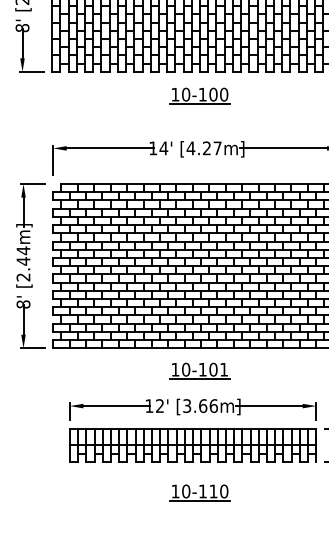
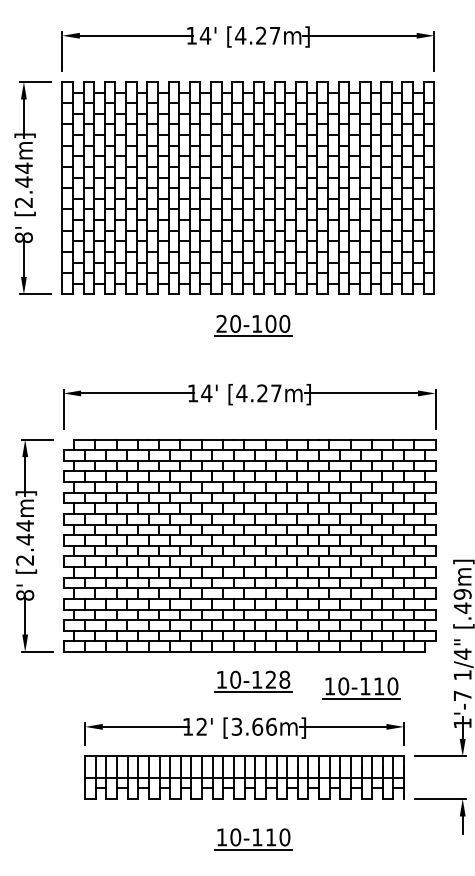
text: (175, 94) -> (221, 323), 10-100 -> 20-100
text: (218, 369) -> (277, 679), 10-101 -> 10-128
part: (283, 376) -> (361, 688), added

